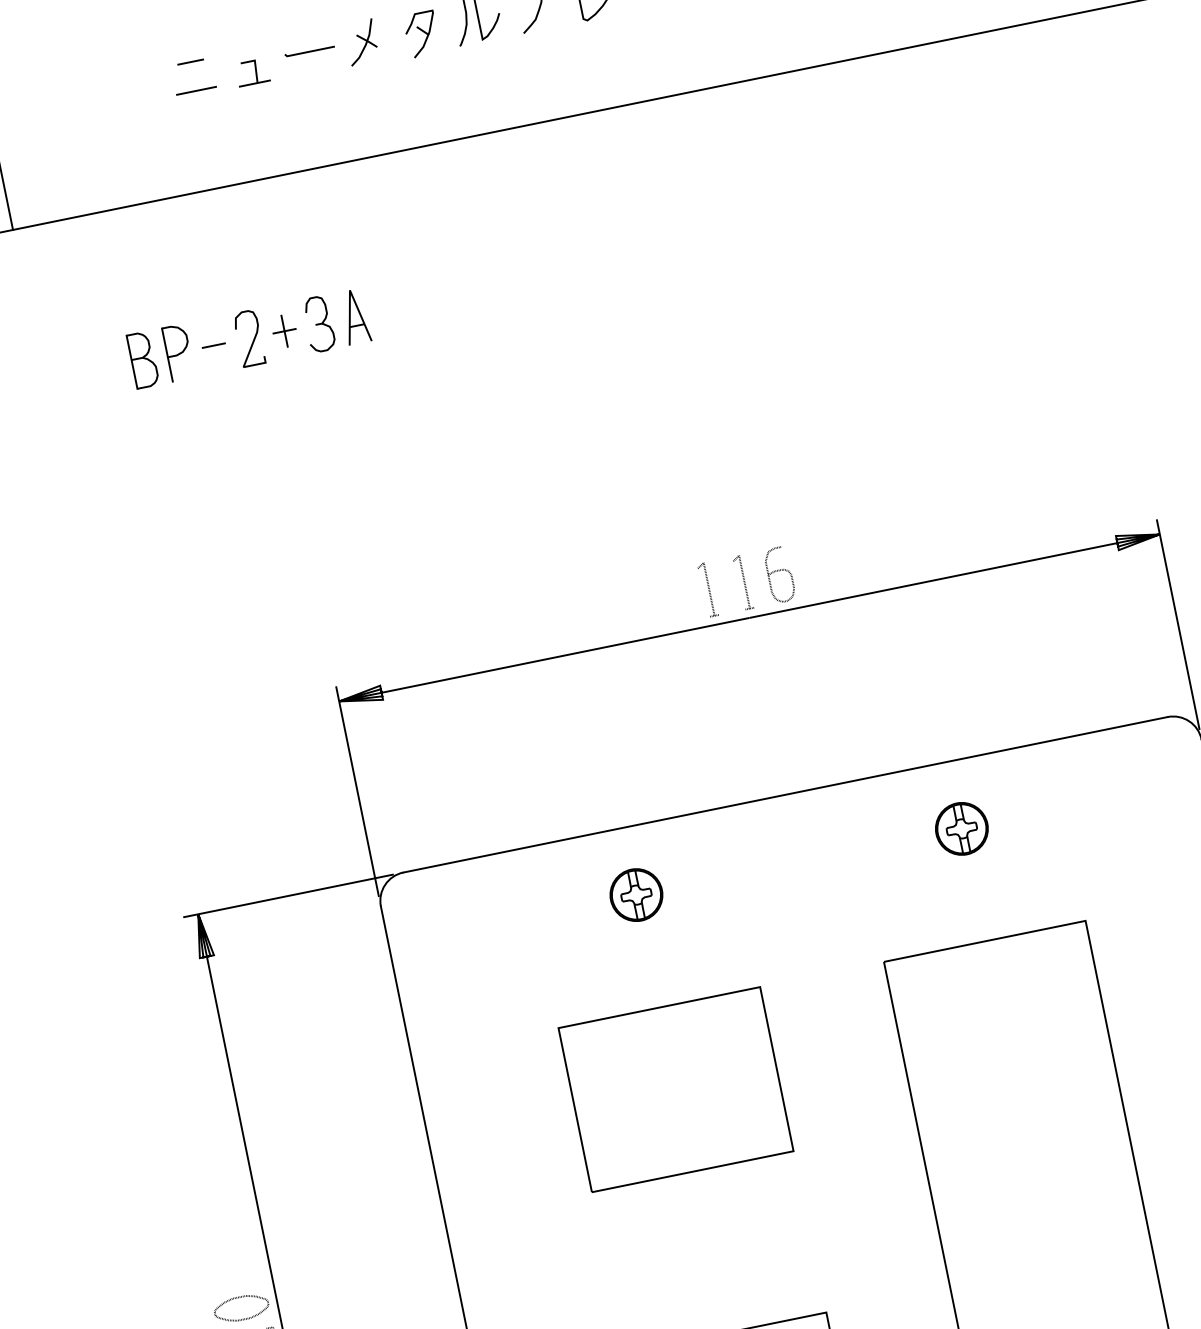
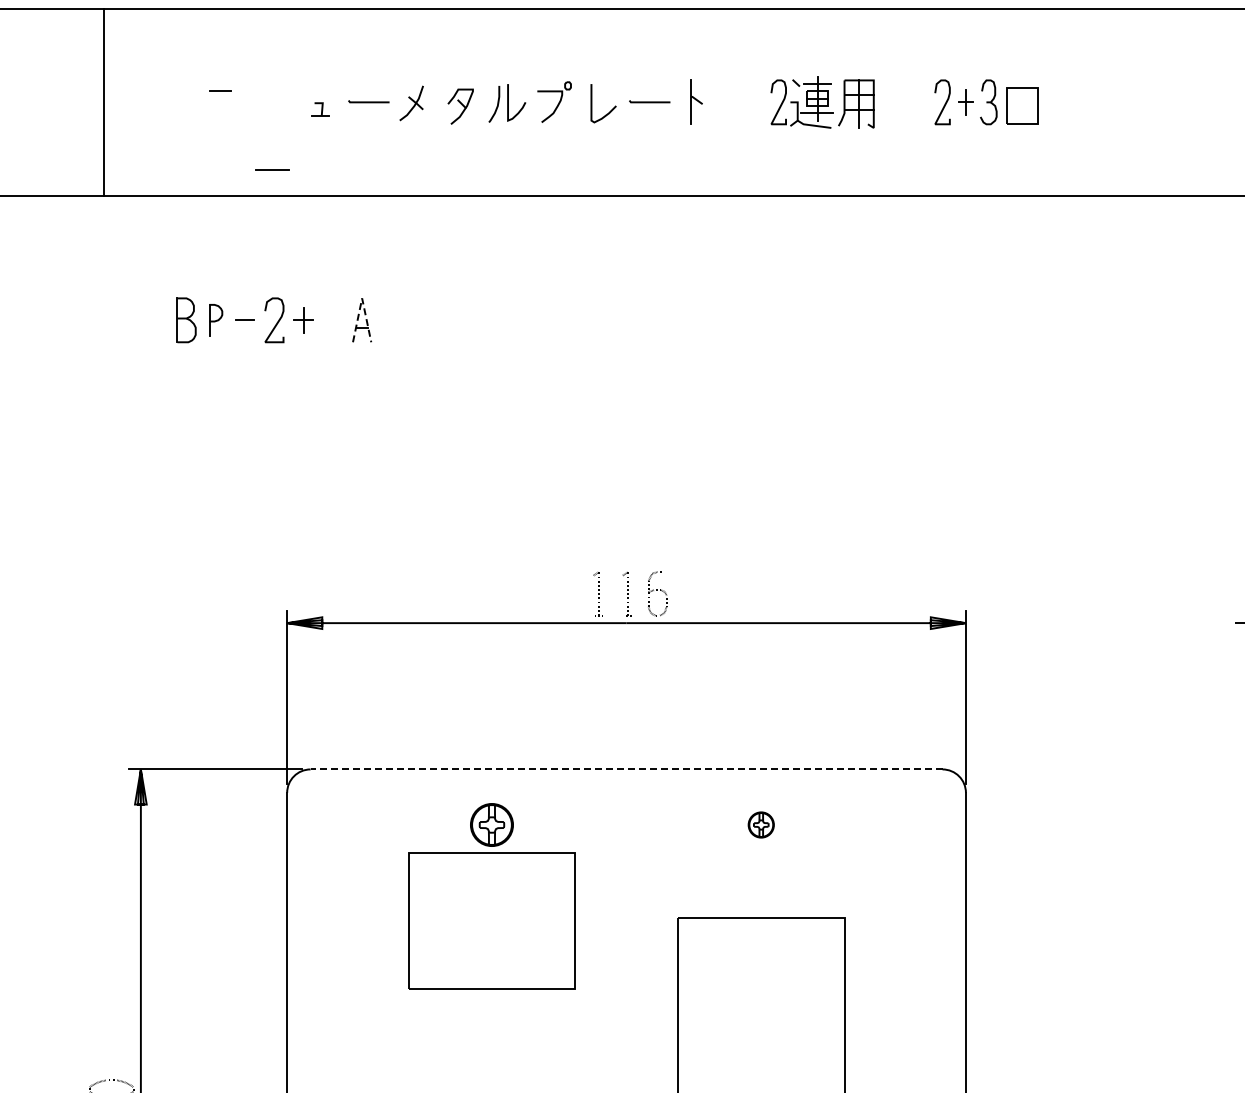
line: (190, 61) -> (220, 90), moved
part: (253, 72) -> (320, 109), size x0.7
line: (196, 90) -> (272, 169), moved
line: (350, 290) -> (362, 298), solid -> dashed
part: (318, 324) -> (331, 320), removed
part: (177, 351) -> (215, 319), size x0.7
line: (785, 794) -> (626, 769), solid -> dashed
part: (962, 828) -> (761, 824), size x0.6
part: (675, 1089) -> (491, 920), moved

